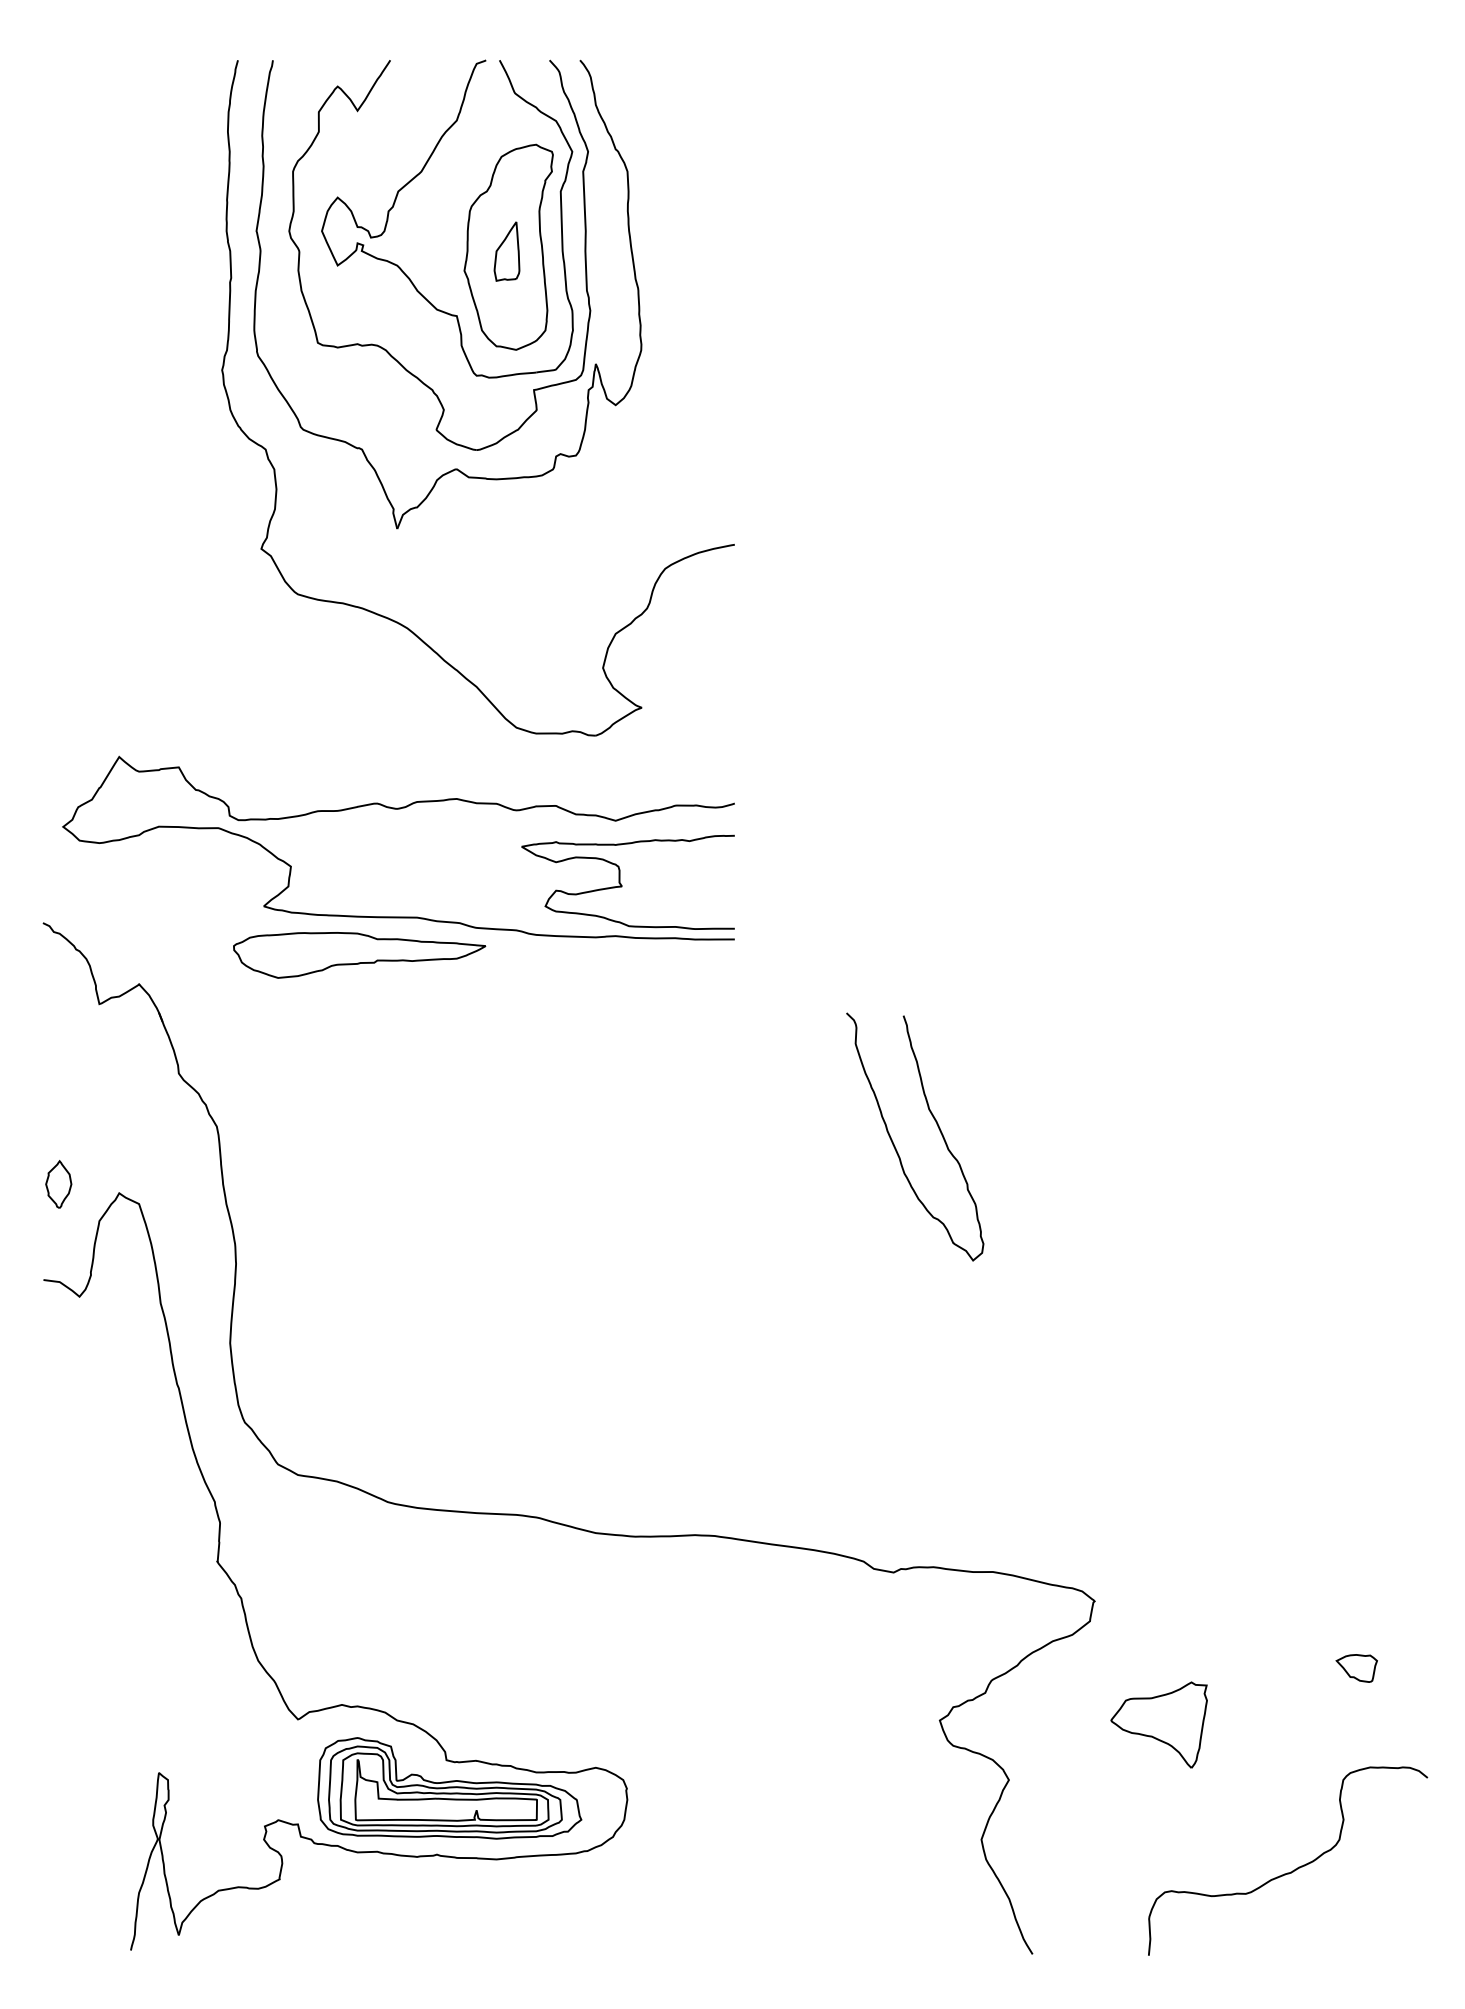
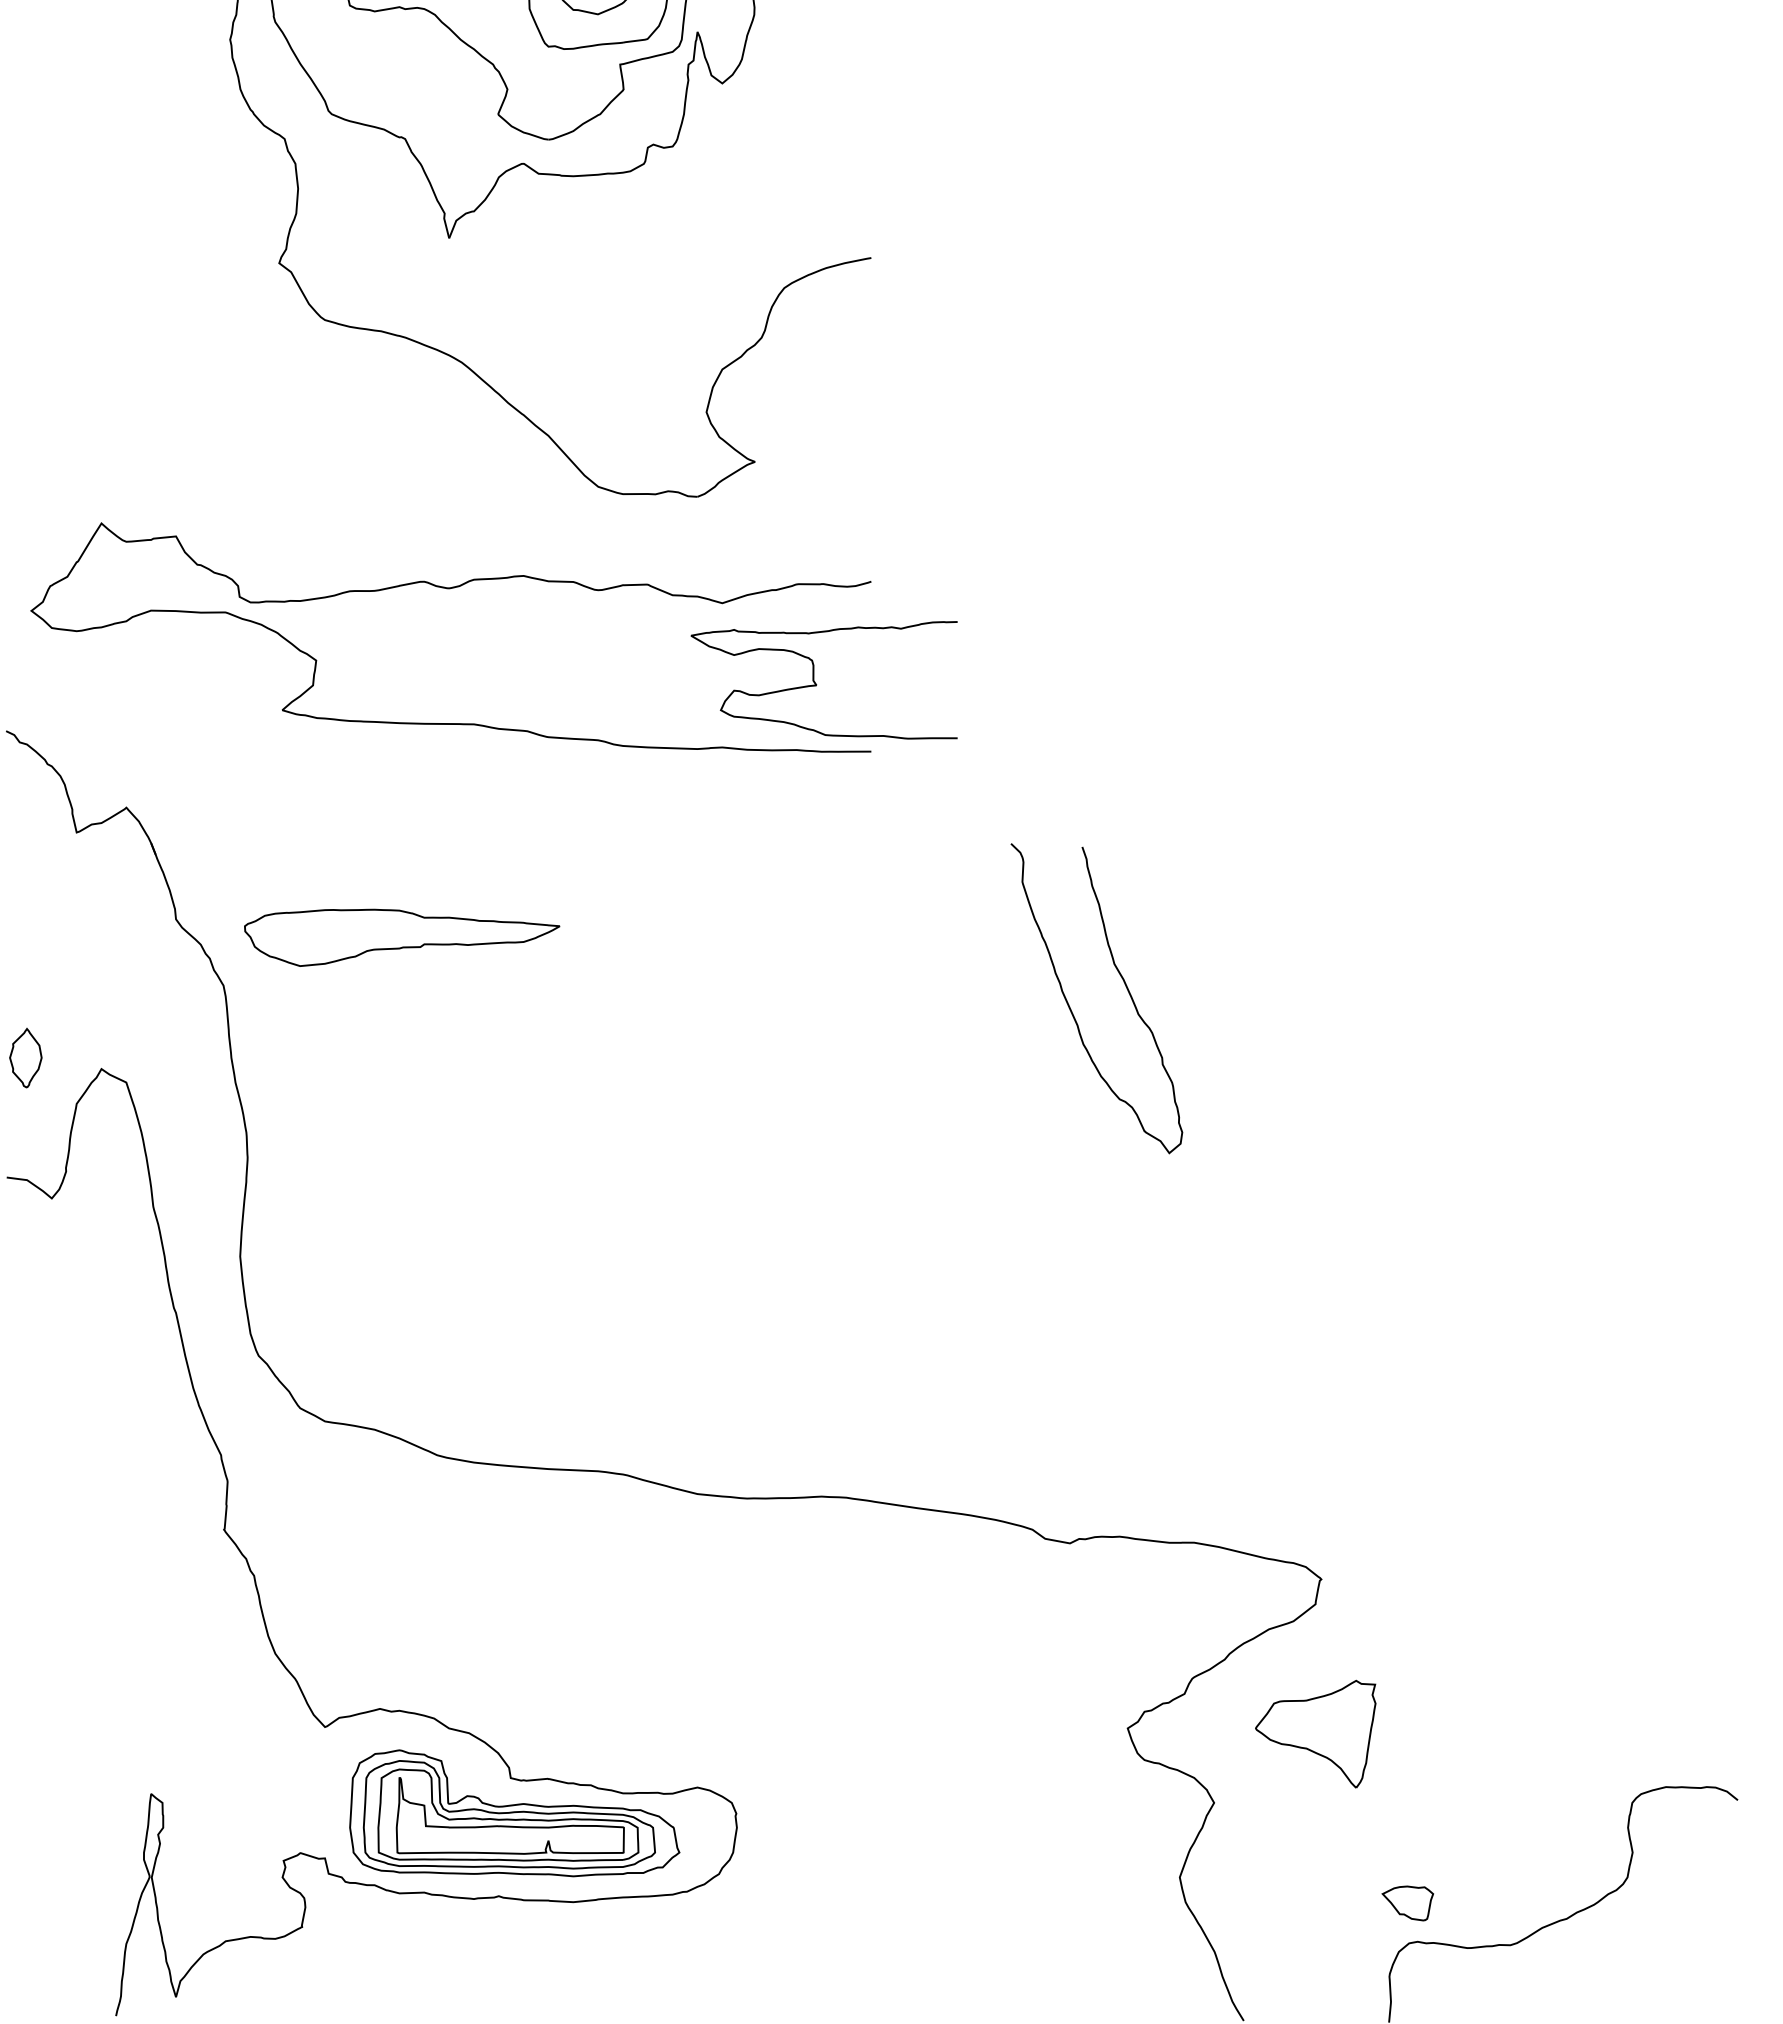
curve: (621, 883) -> (815, 681), moved
part: (359, 955) -> (401, 938), moved
part: (1356, 1668) -> (1407, 1903), moved
part: (1158, 1724) -> (1314, 1733), moved

